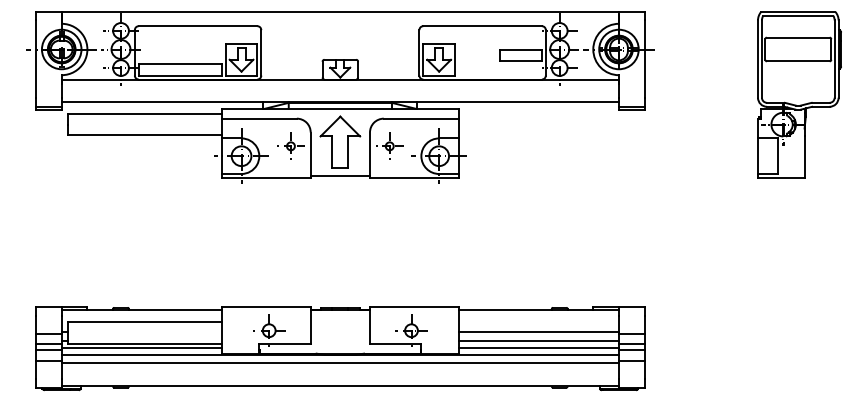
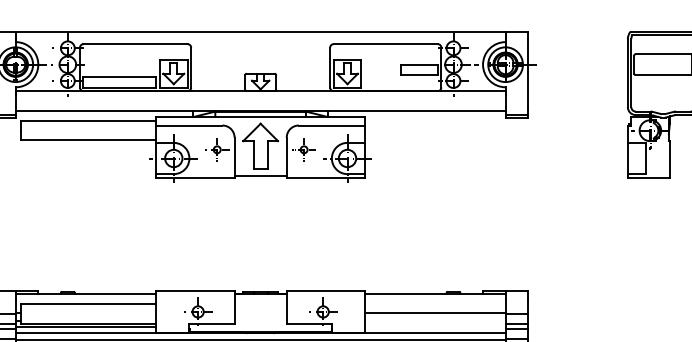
line: (538, 340) -> (434, 320), removed
line: (538, 347) -> (434, 326), removed

